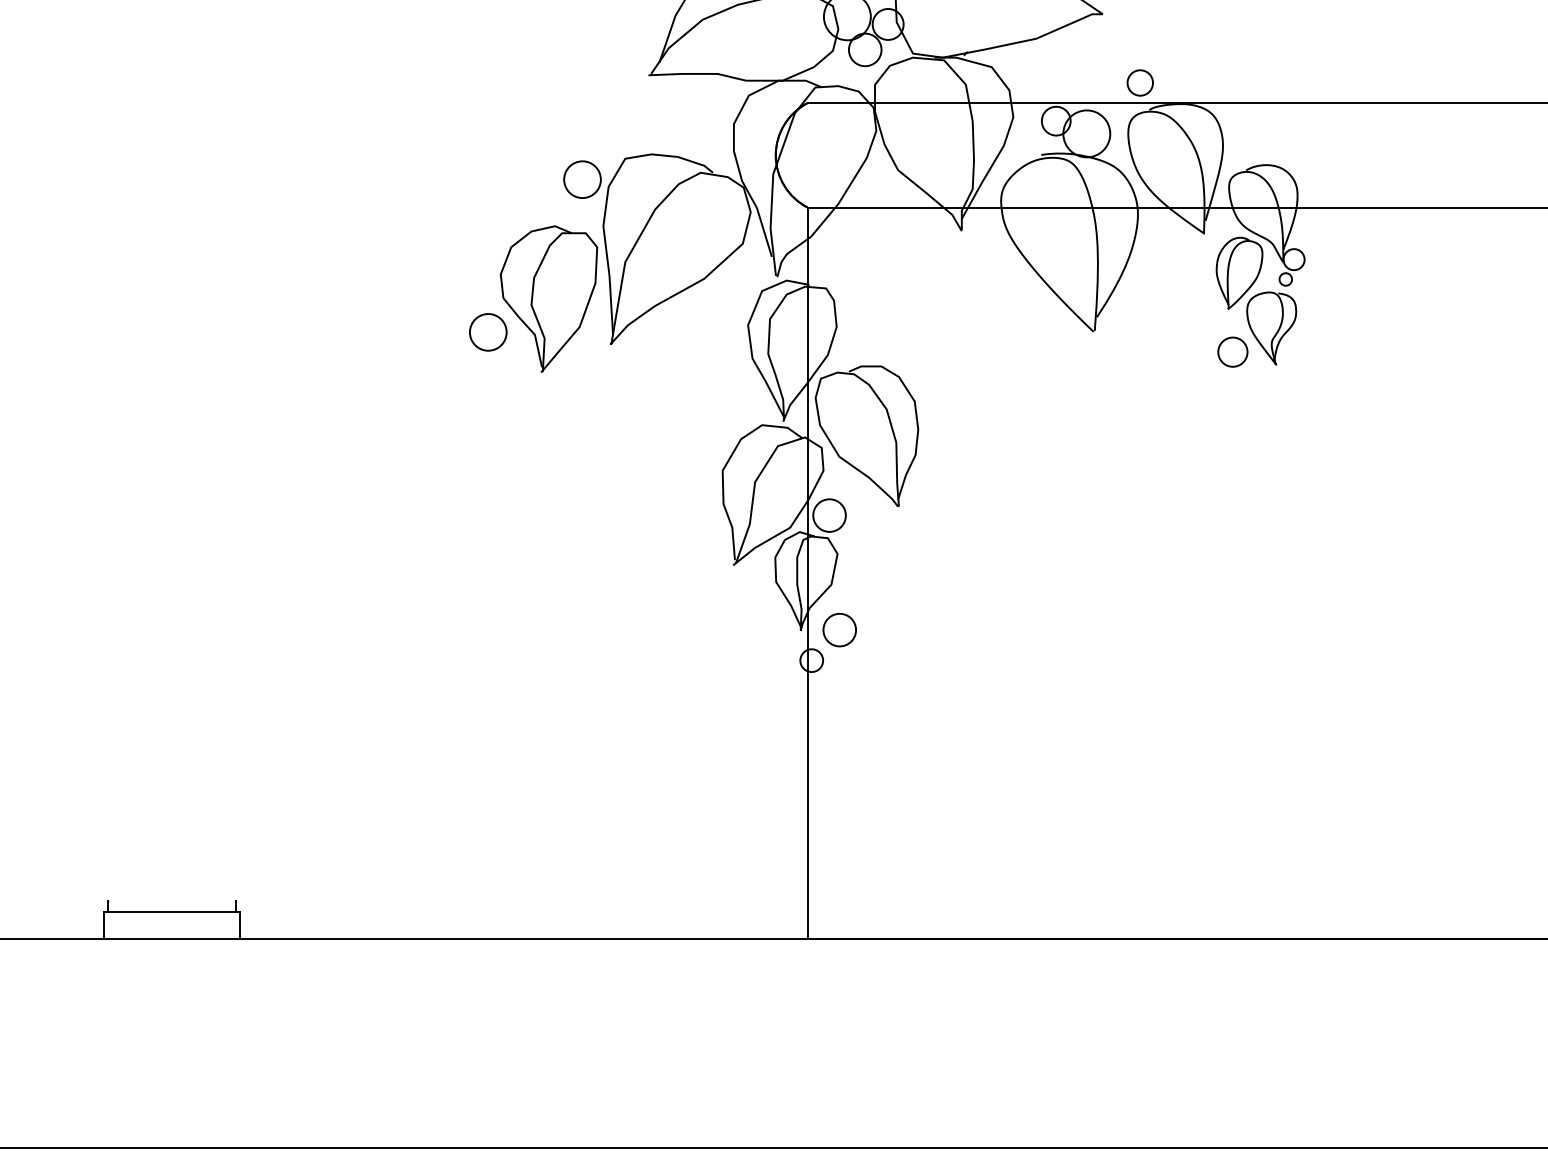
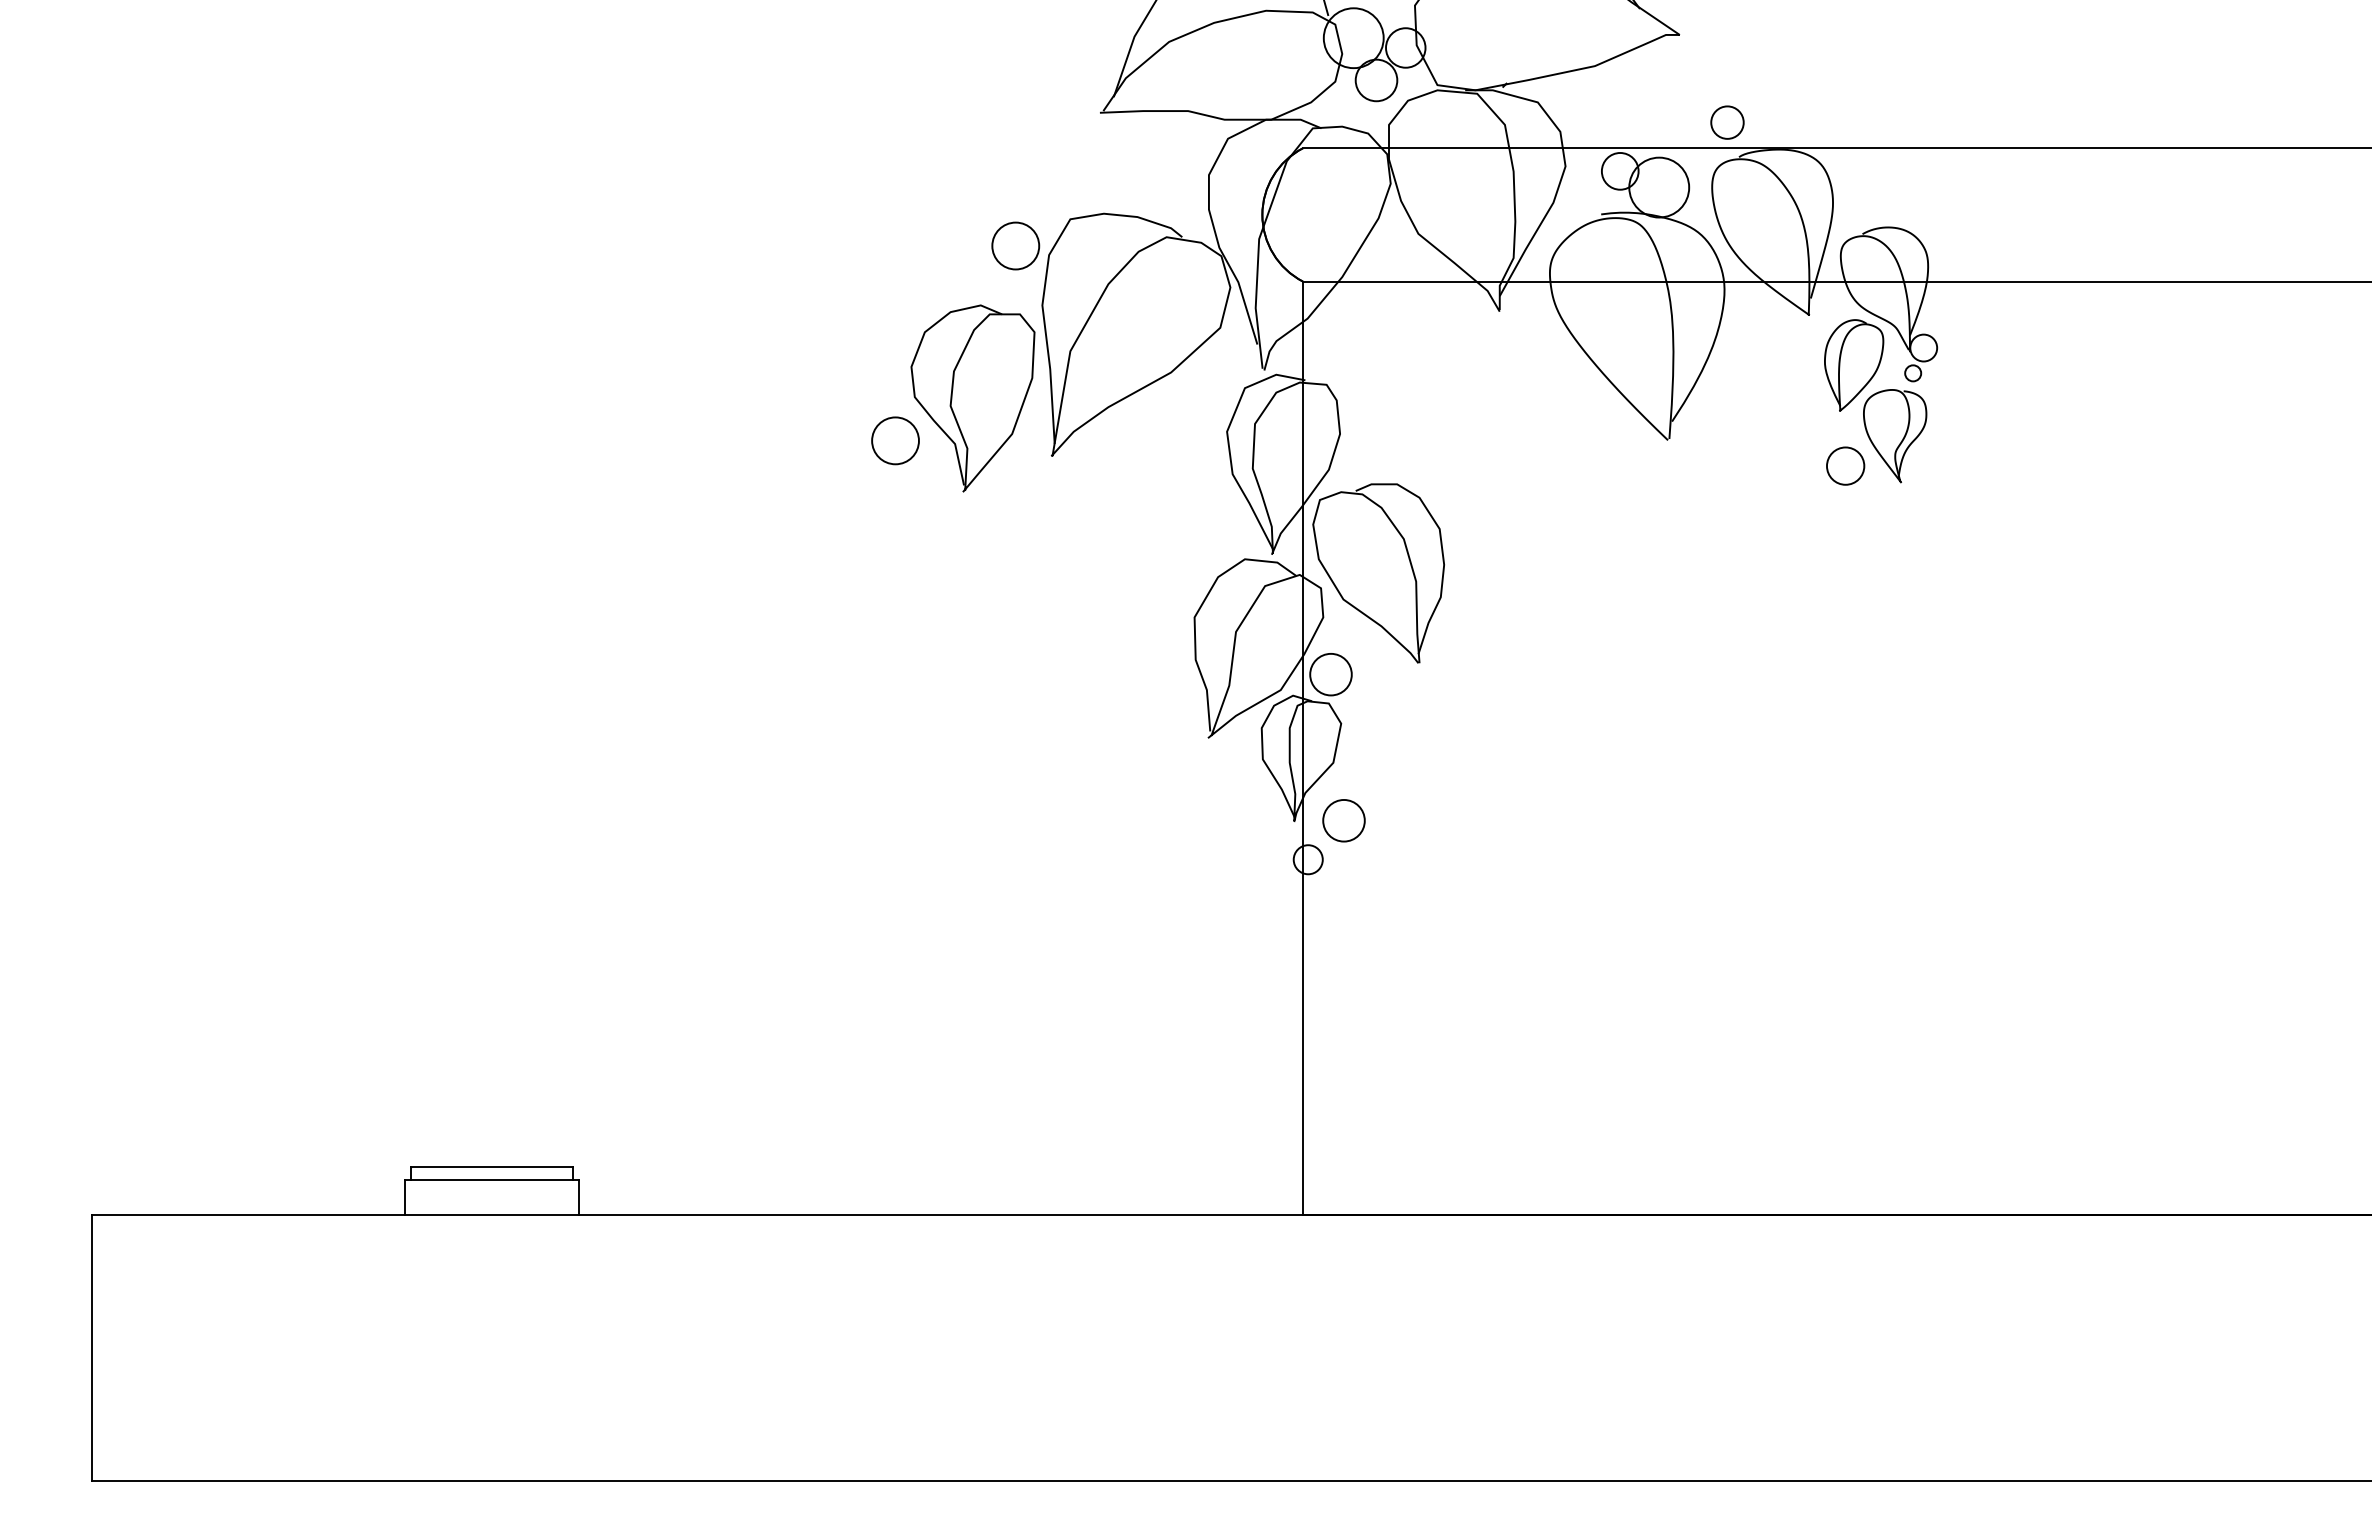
line: (171, 901) -> (491, 1166), added

